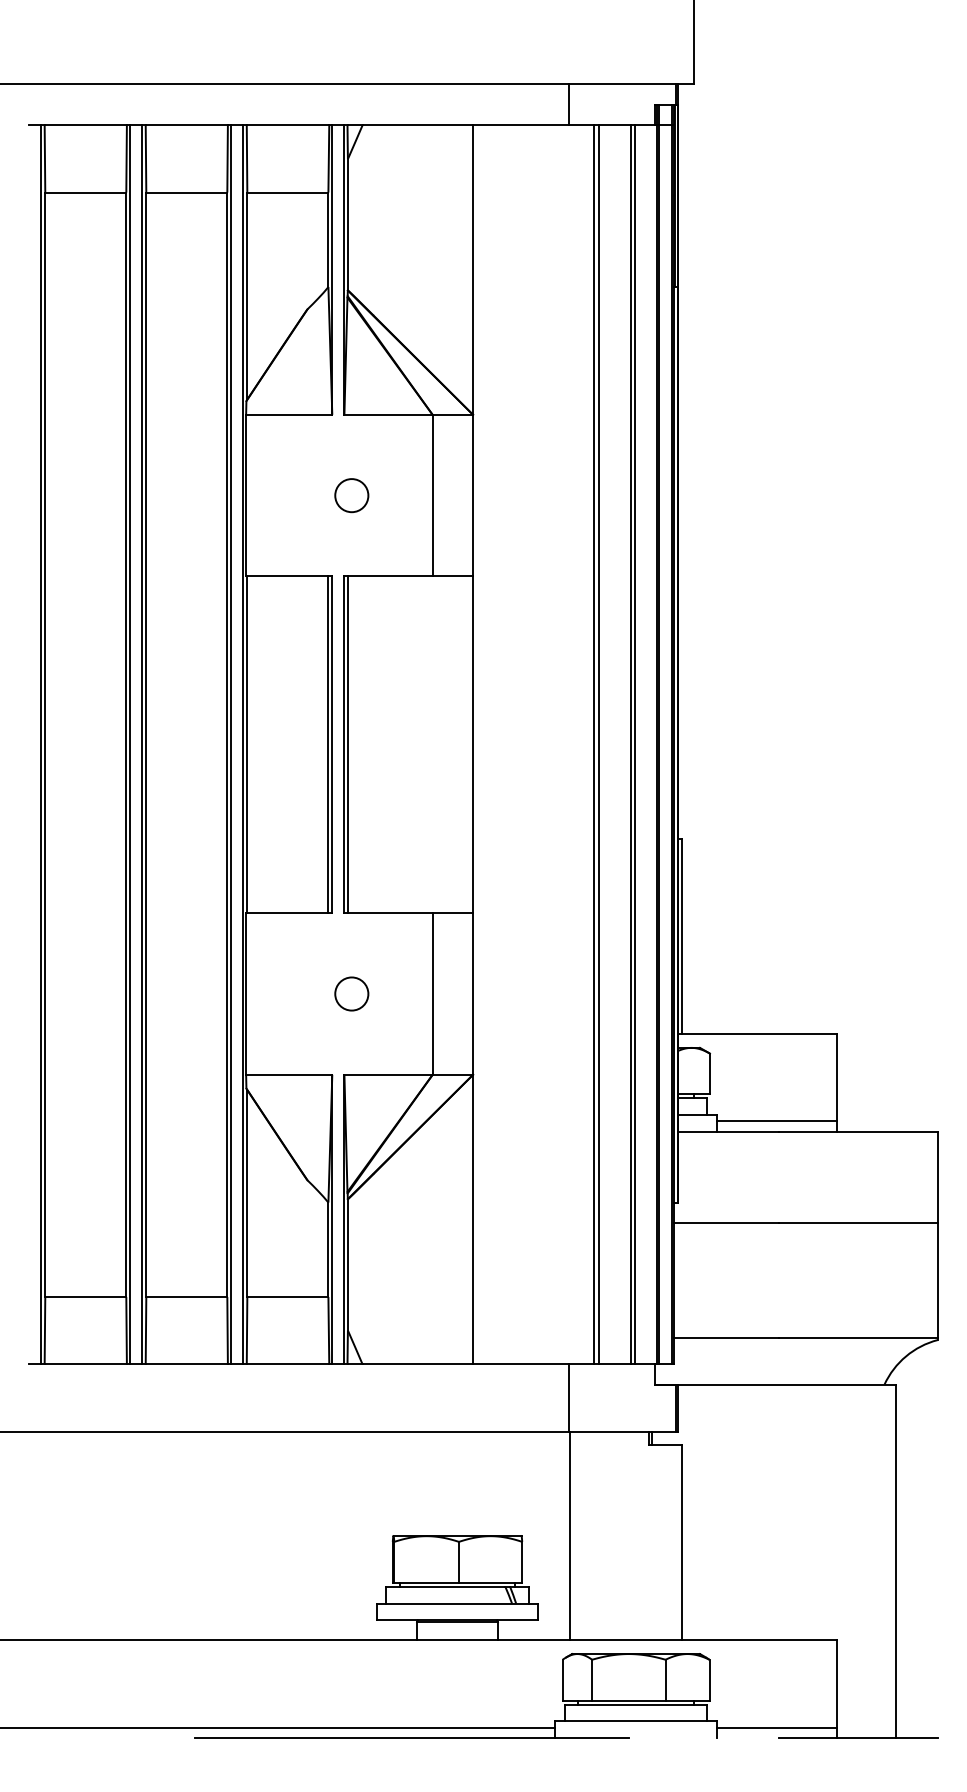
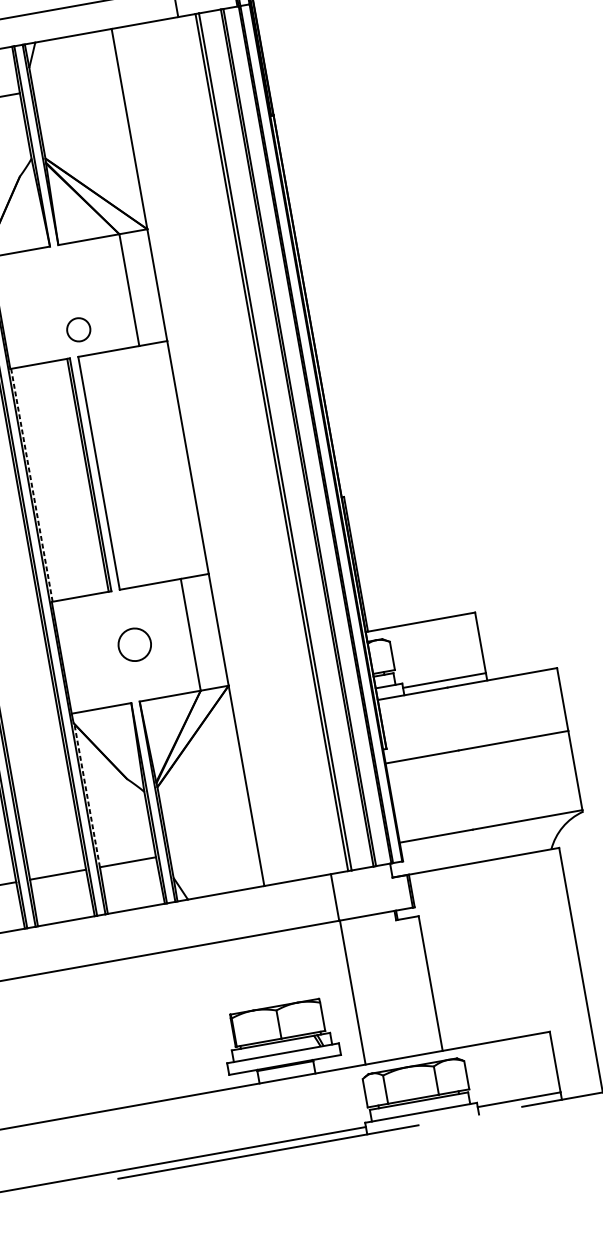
circle: (351, 495) -> (78, 329), moved
line: (247, 744) -> (31, 485), solid -> dashed
line: (347, 744) -> (101, 472), removed
circle: (351, 993) -> (134, 644), size x1.4
line: (247, 1193) -> (87, 795), solid -> dashed

